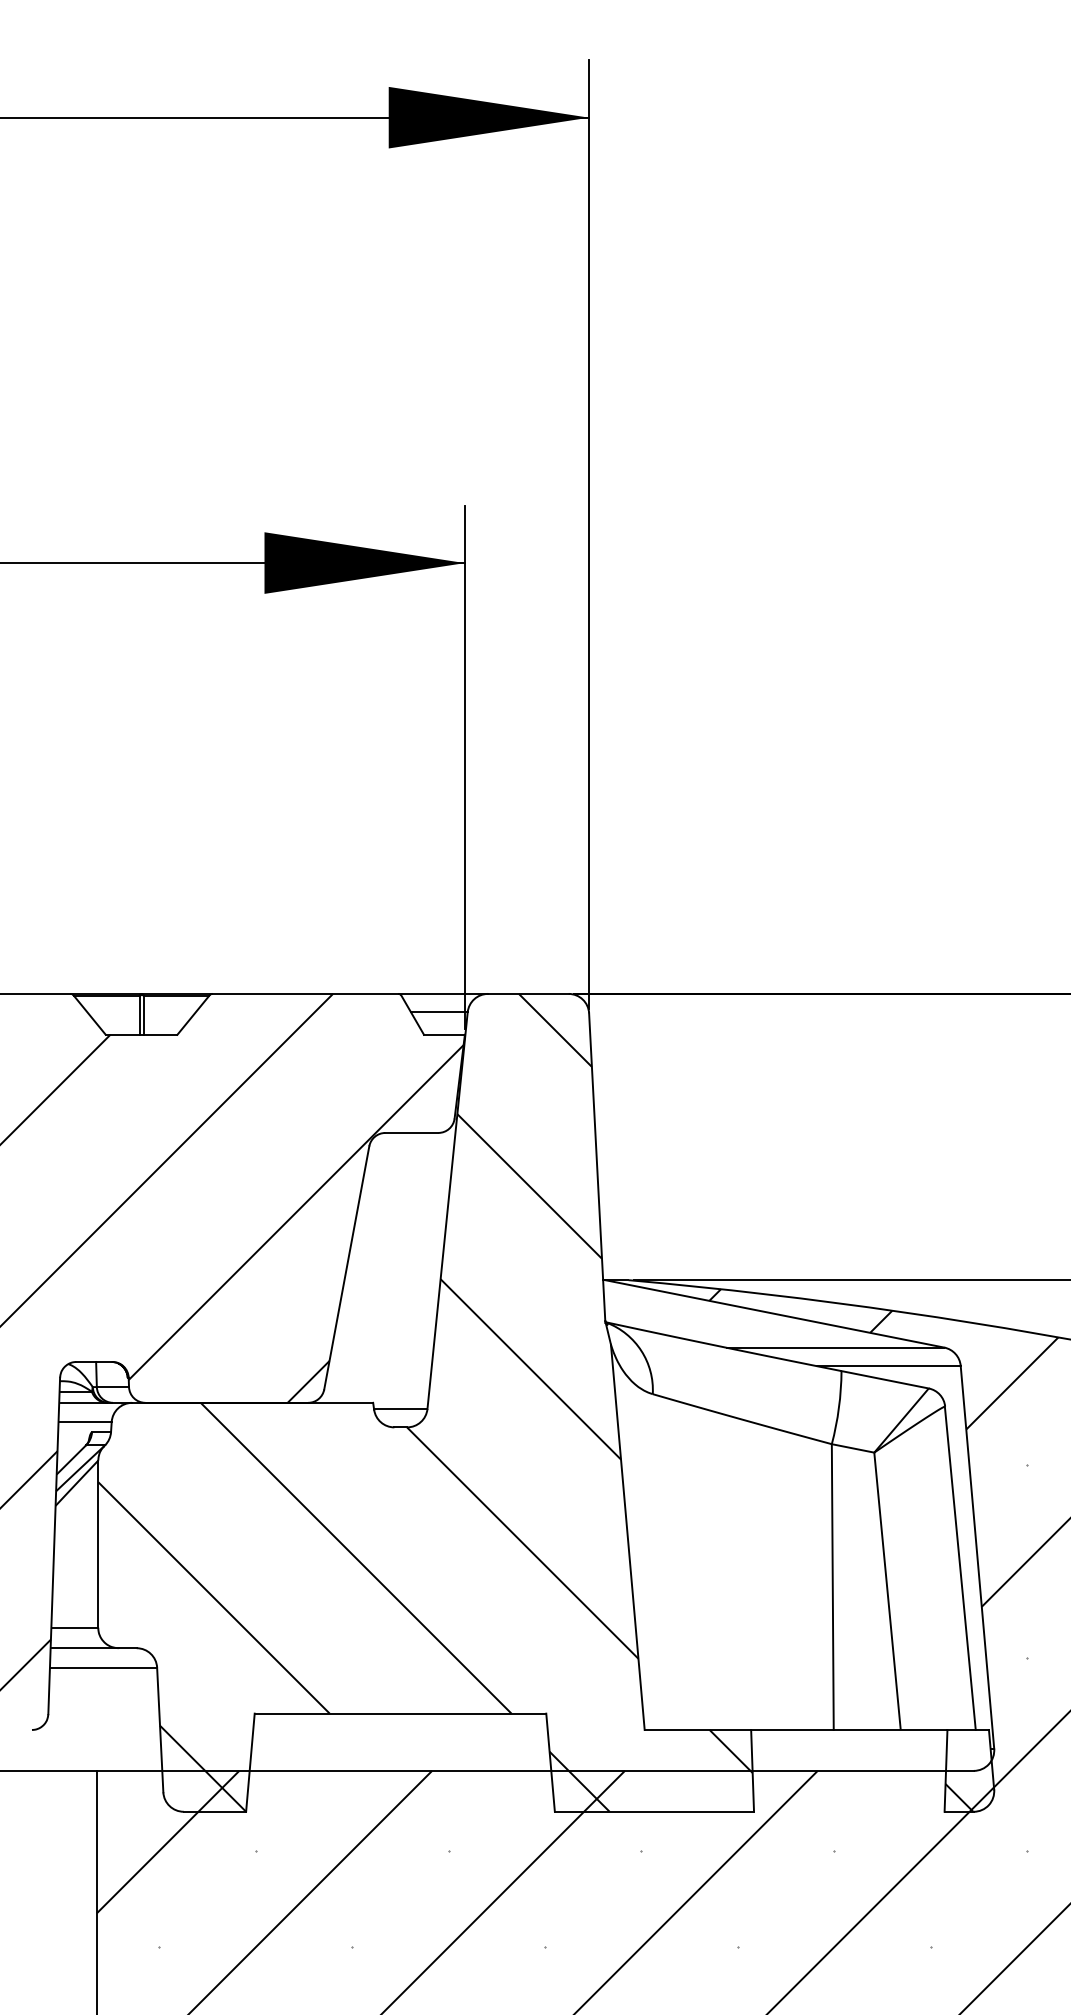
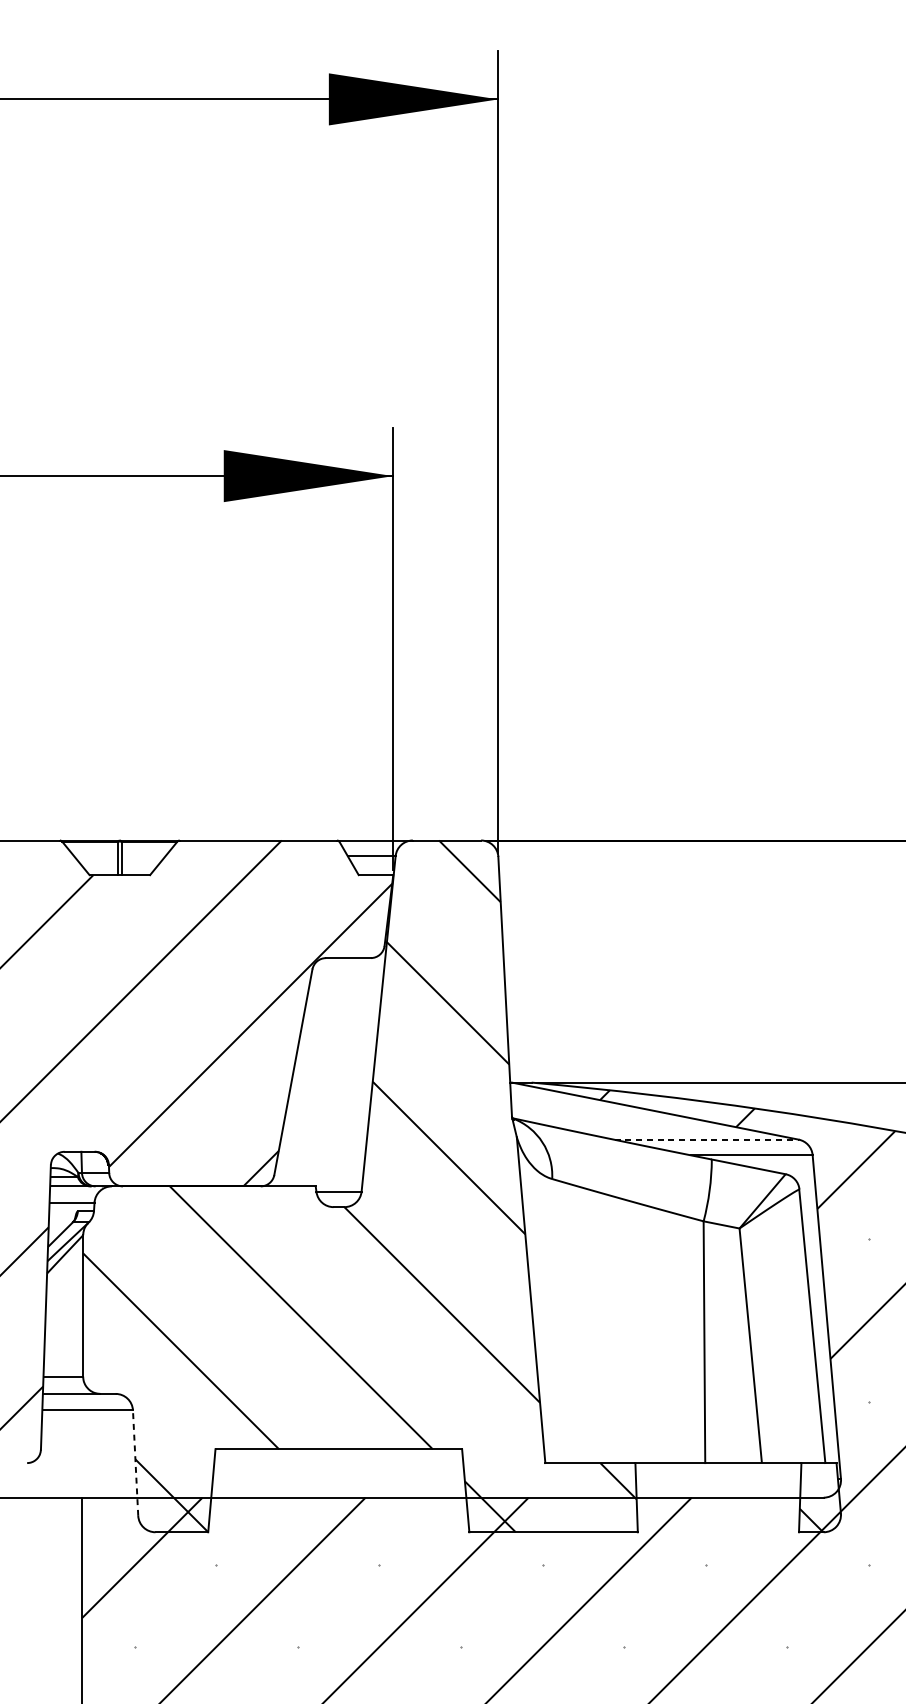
line: (835, 1347) -> (706, 1139), solid -> dashed
line: (160, 1729) -> (135, 1462), solid -> dashed

